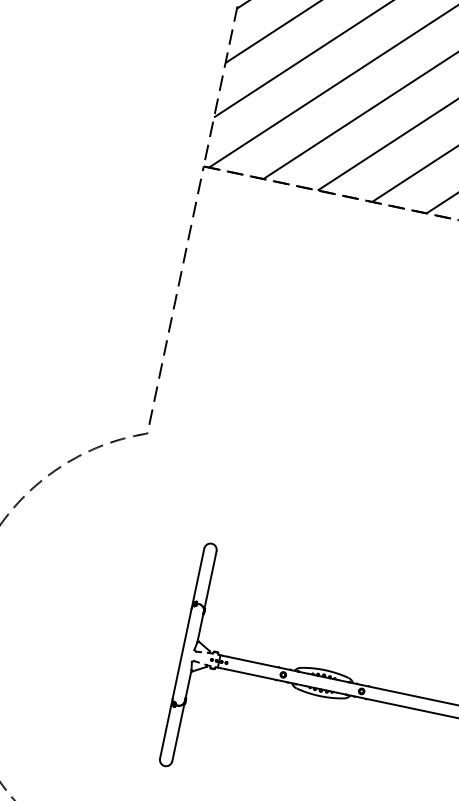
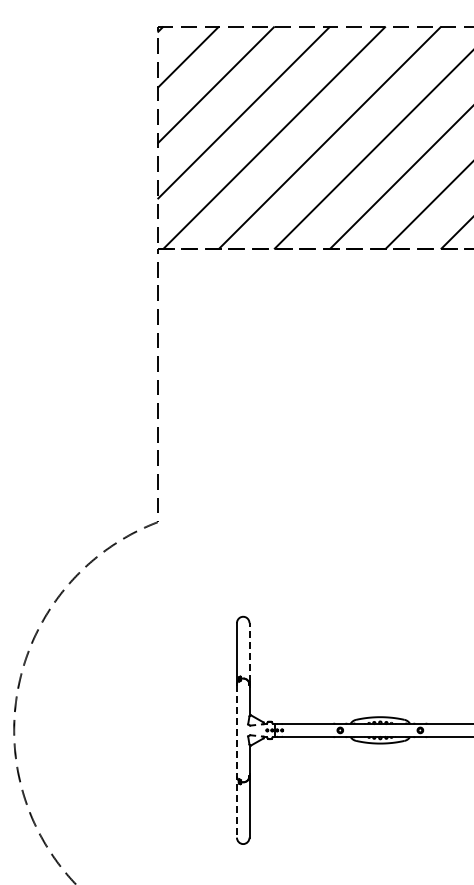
line: (210, 579) -> (249, 652), solid -> dashed
line: (175, 683) -> (236, 761), solid -> dashed

